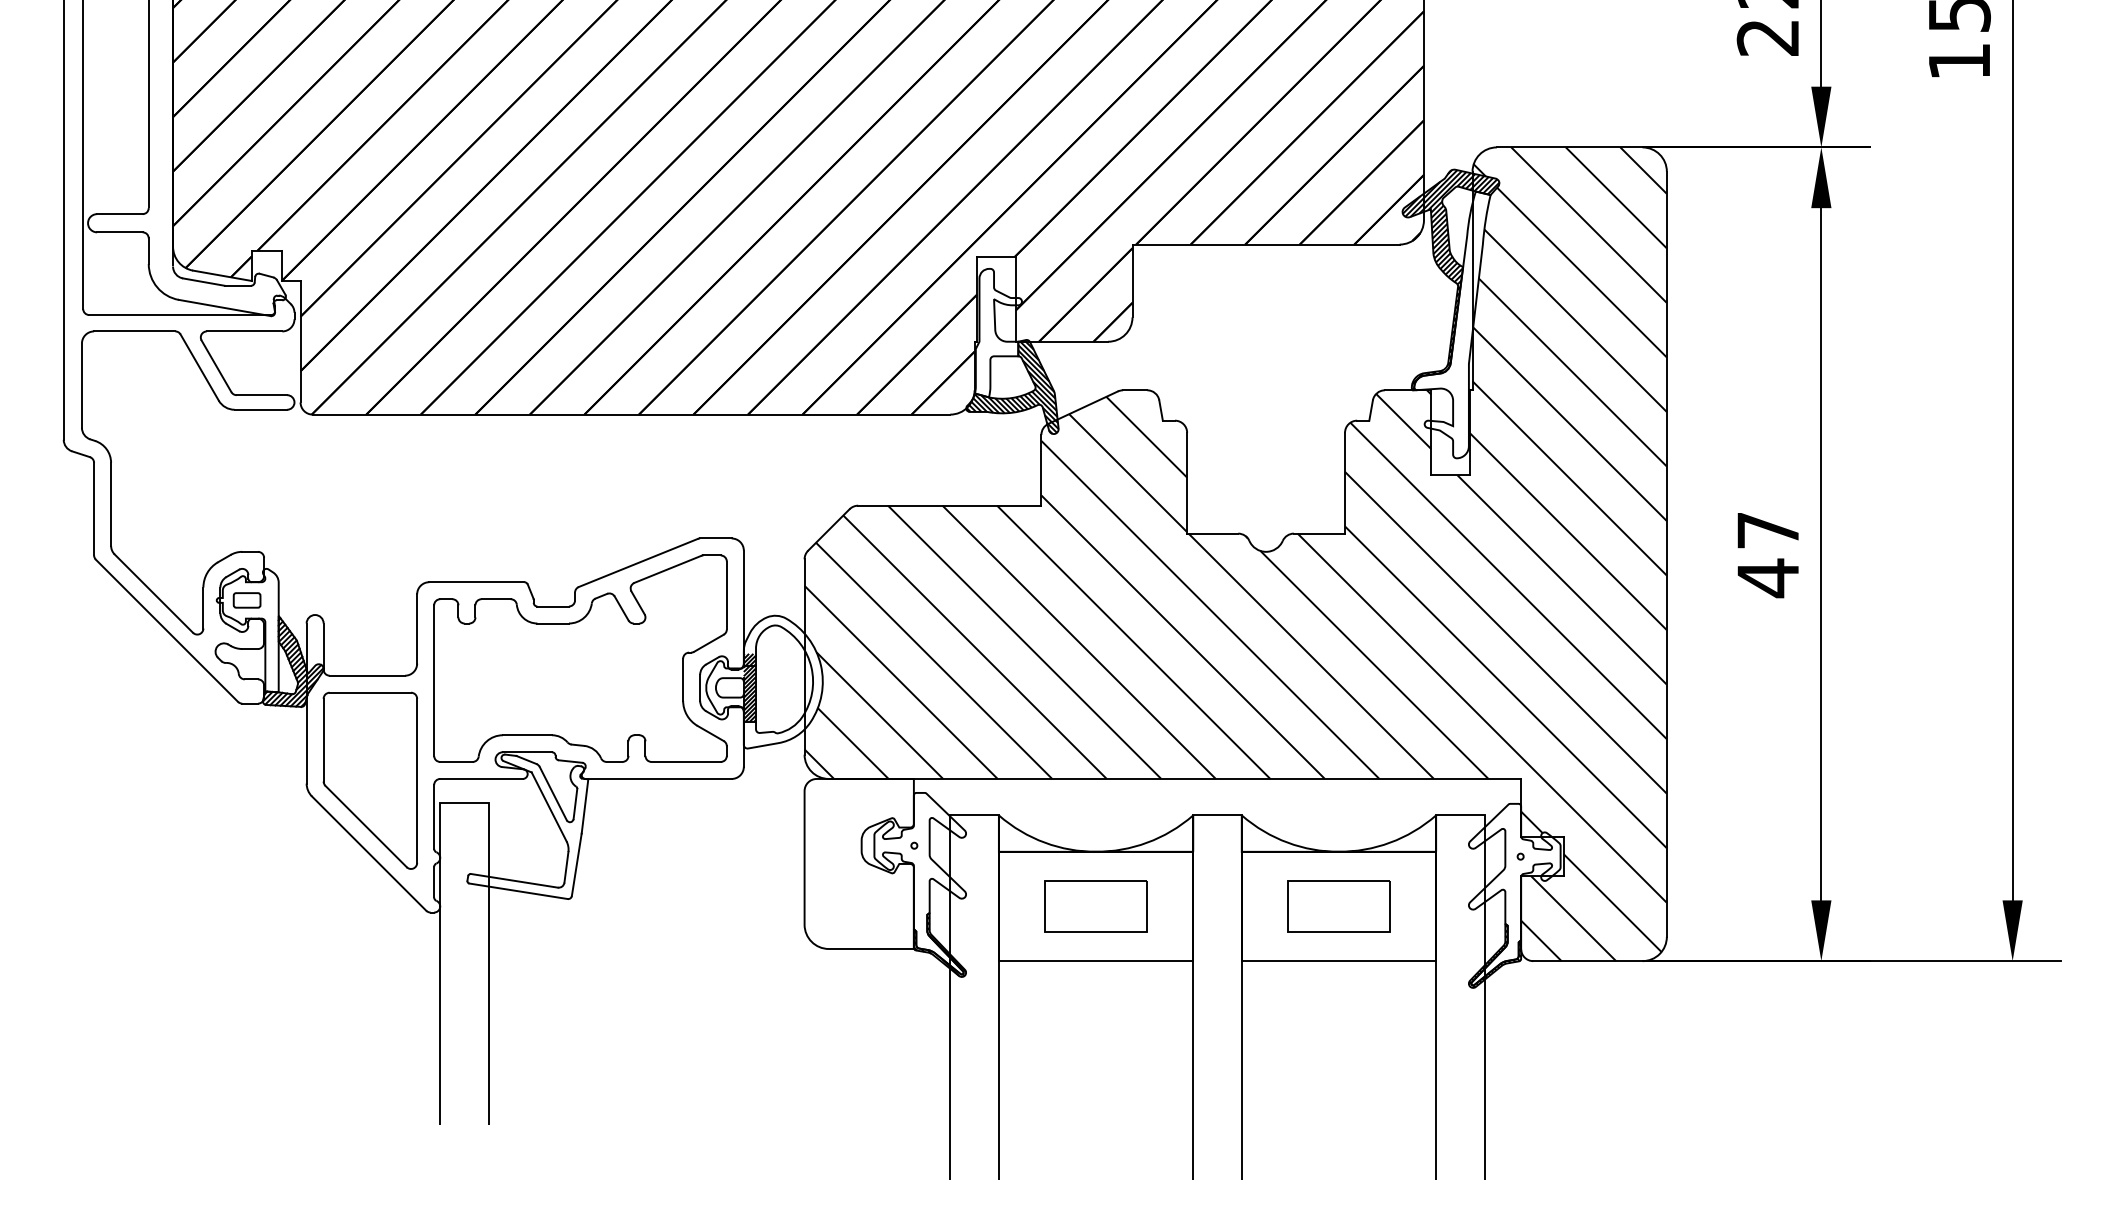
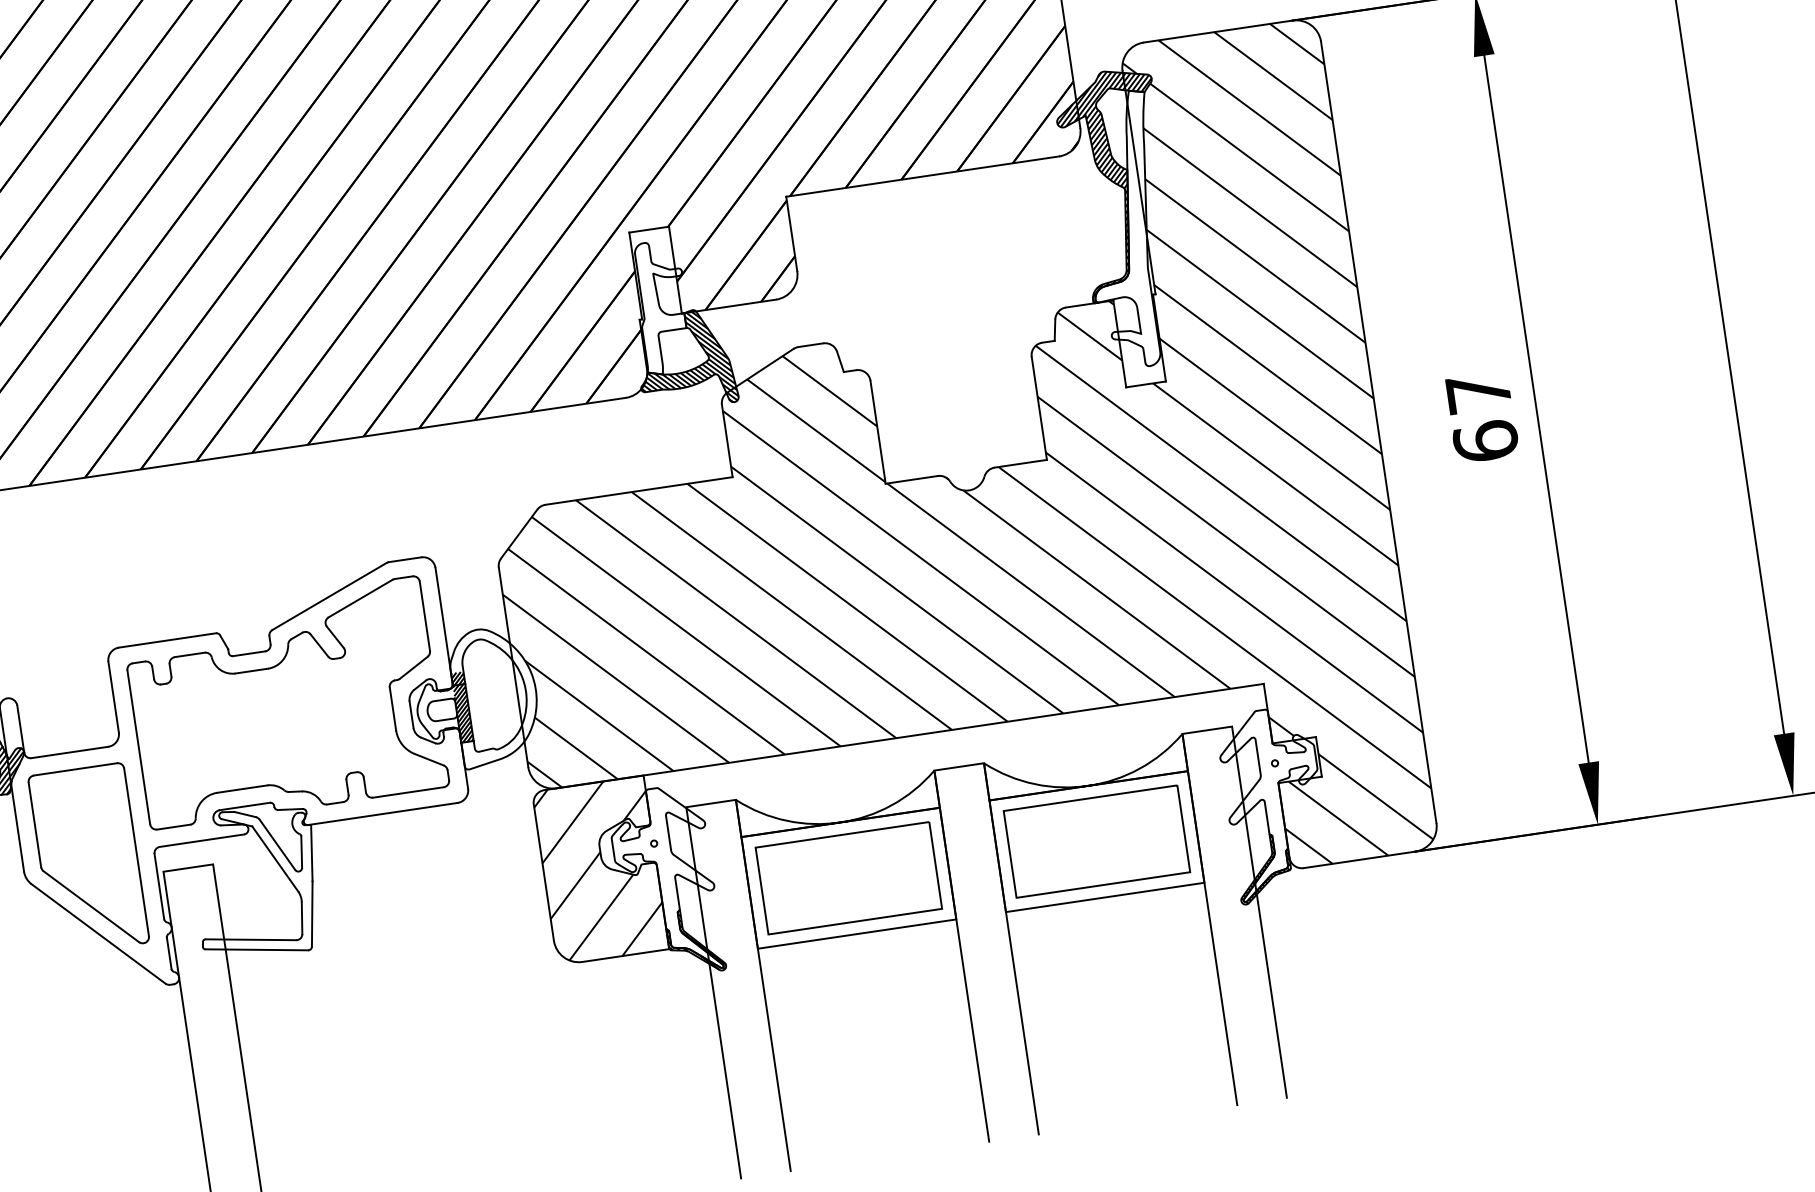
text: (1767, 578) -> (1485, 442), 47 -> 67
hatch: (858, 863) -> (599, 870), added
part: (1095, 906) -> (848, 878), size x1.67
part: (1338, 906) -> (1096, 841), size x1.67

